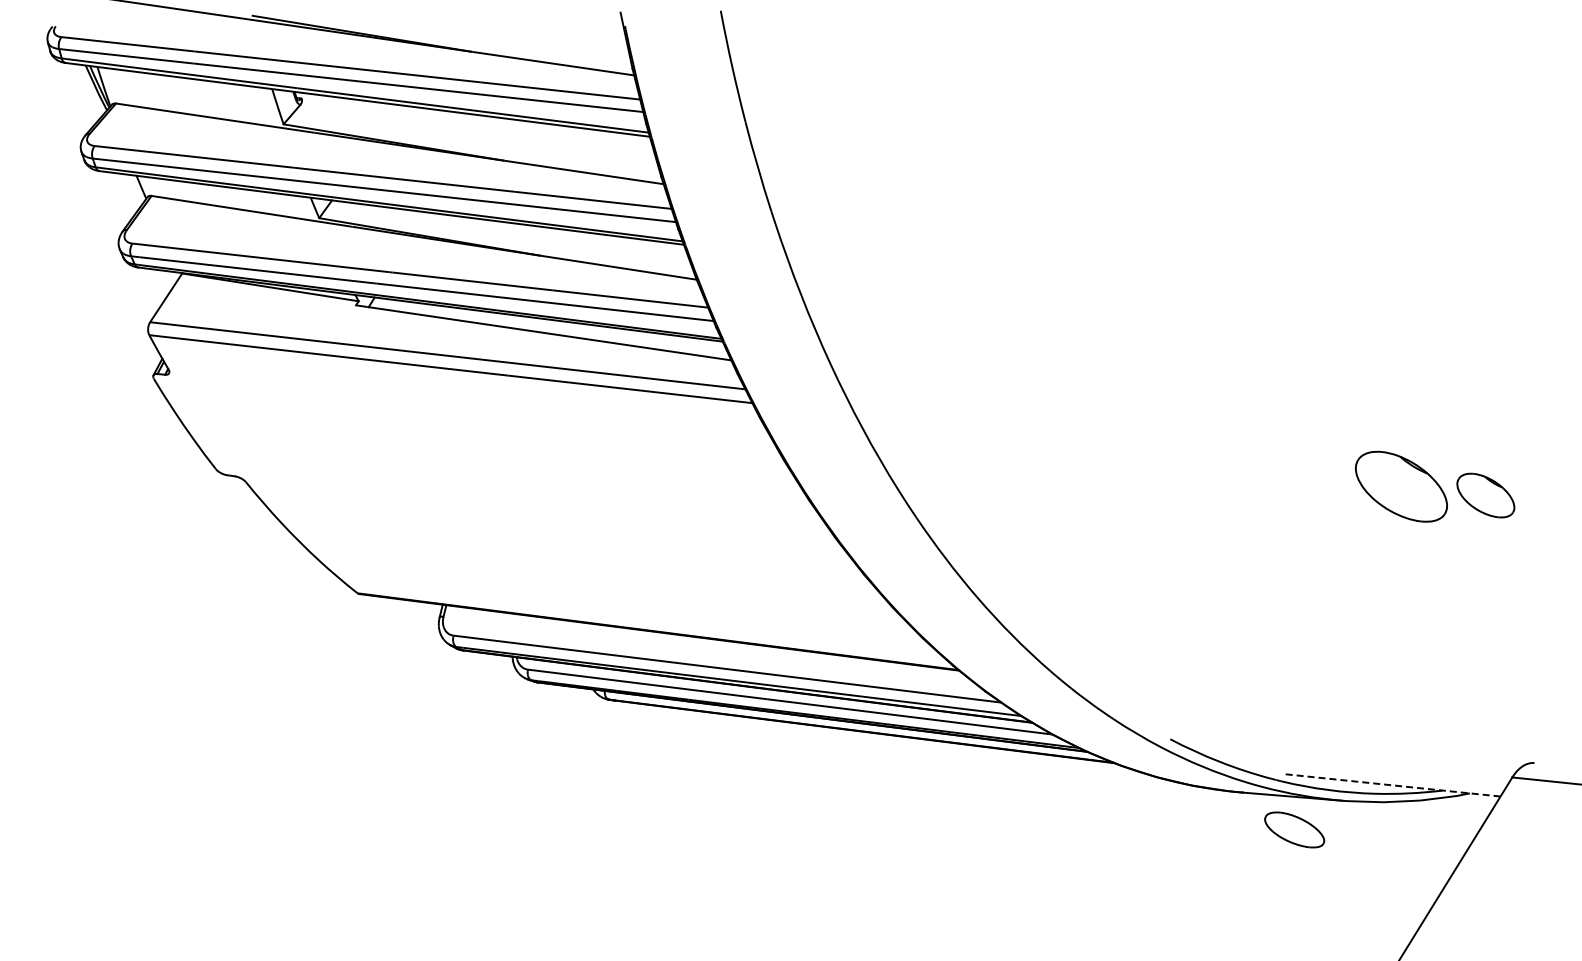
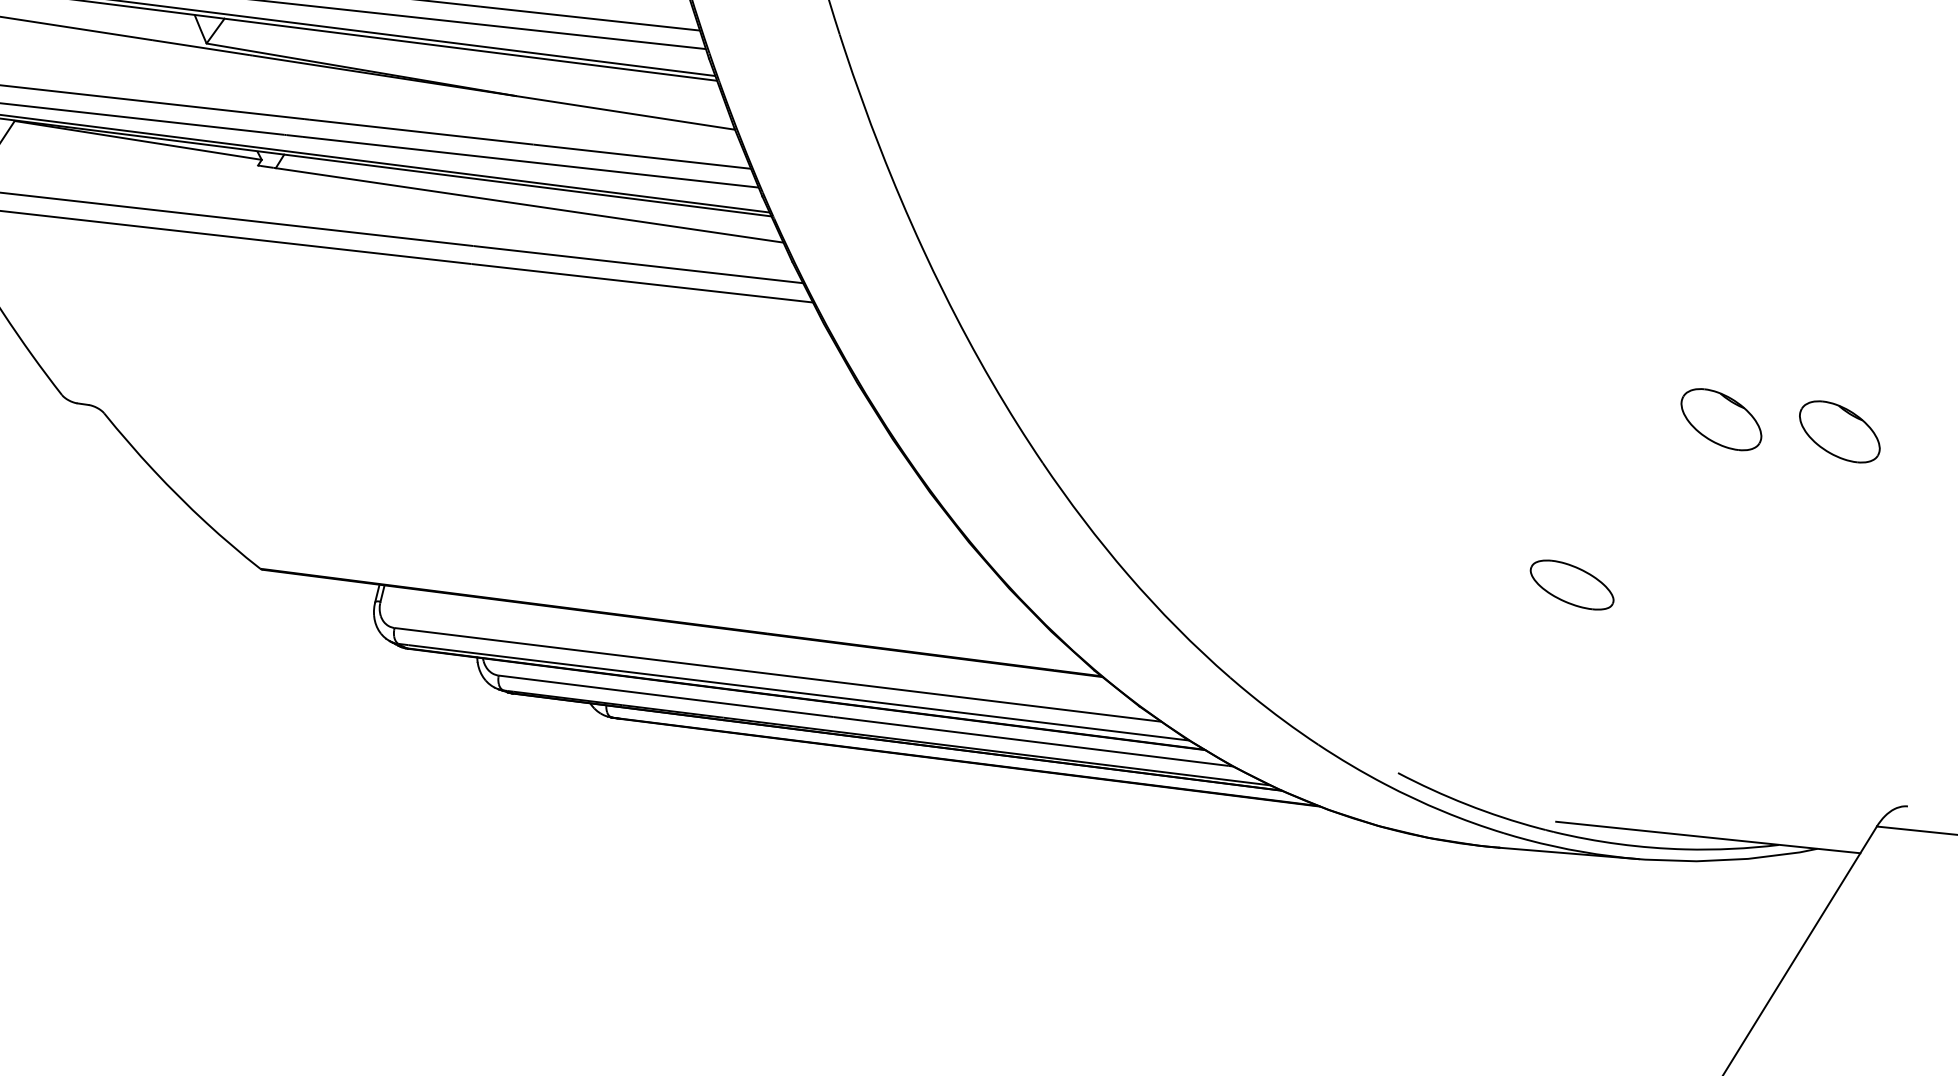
part: (1400, 486) -> (1720, 419), size x0.62
line: (1391, 785) -> (1707, 837), dashed -> solid
part: (1294, 829) -> (1571, 584), moved

